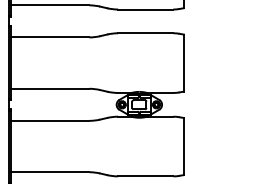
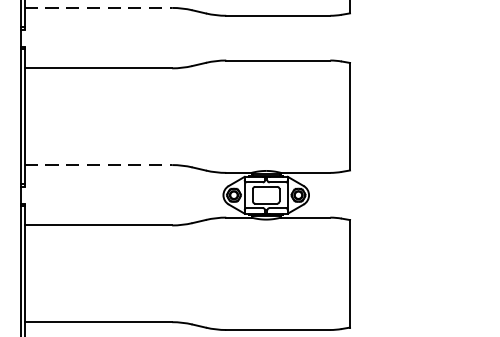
line: (50, 5) -> (98, 8), solid -> dashed
line: (50, 88) -> (98, 164), solid -> dashed

